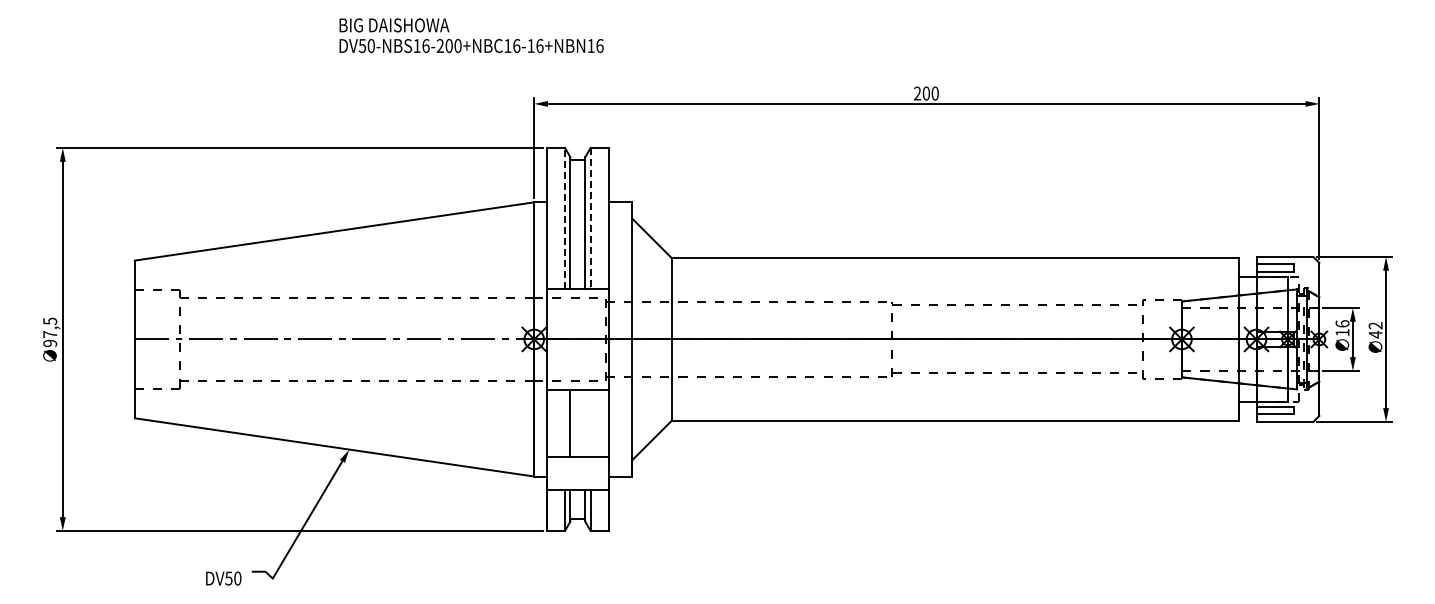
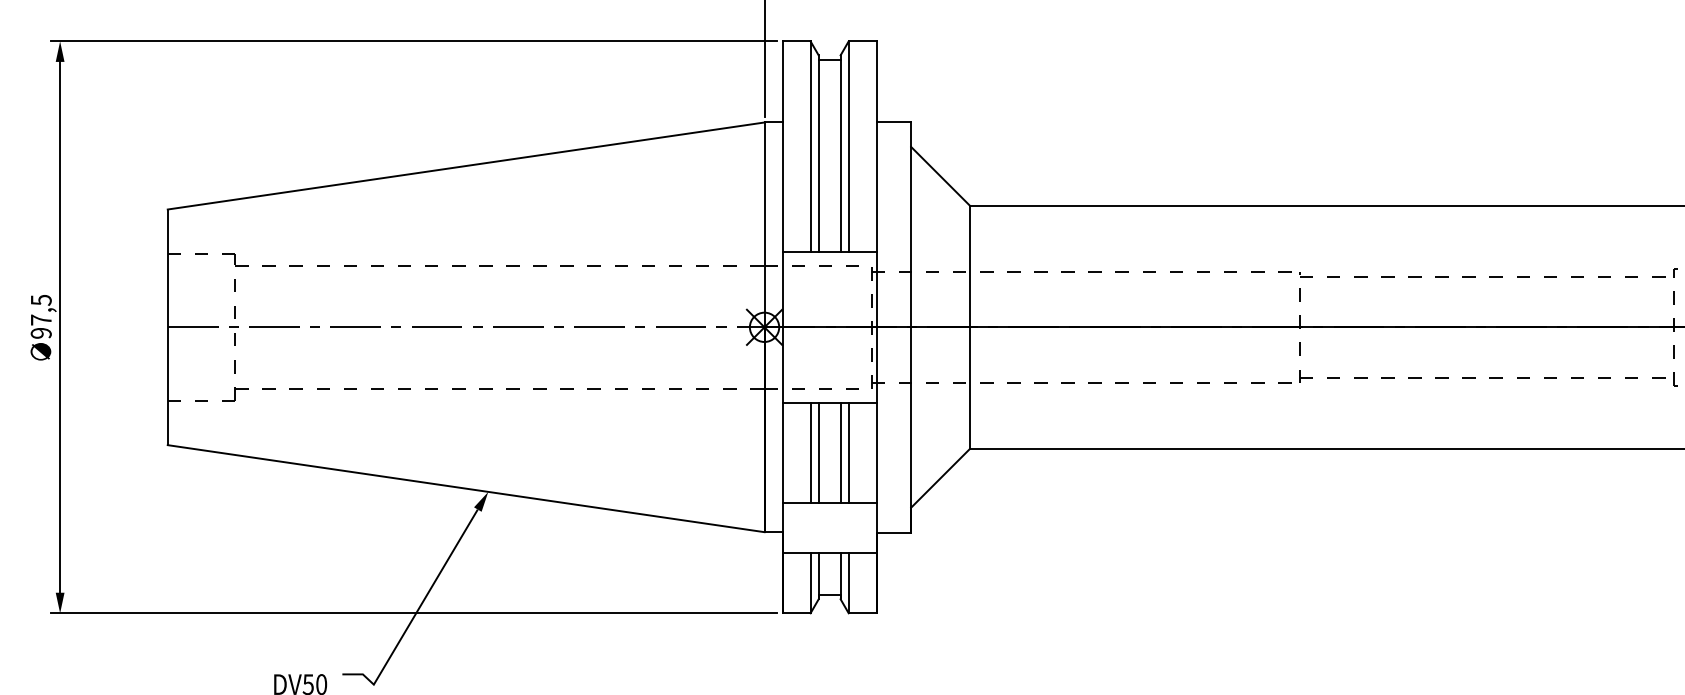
line: (565, 218) -> (811, 146), dashed -> solid
line: (590, 219) -> (848, 148), dashed -> solid
line: (565, 423) -> (811, 452), added
line: (585, 423) -> (841, 452), added
line: (590, 423) -> (848, 452), added

